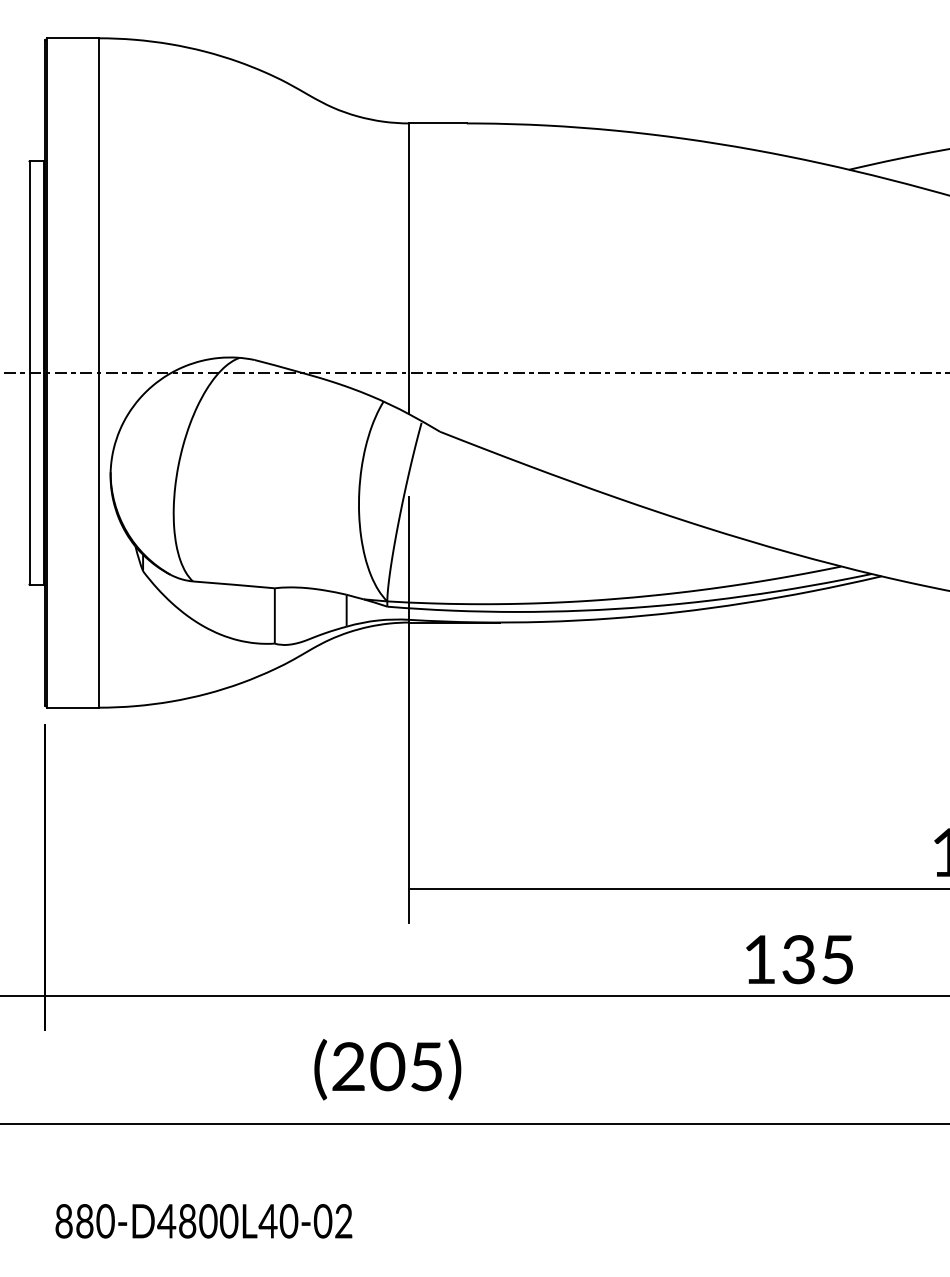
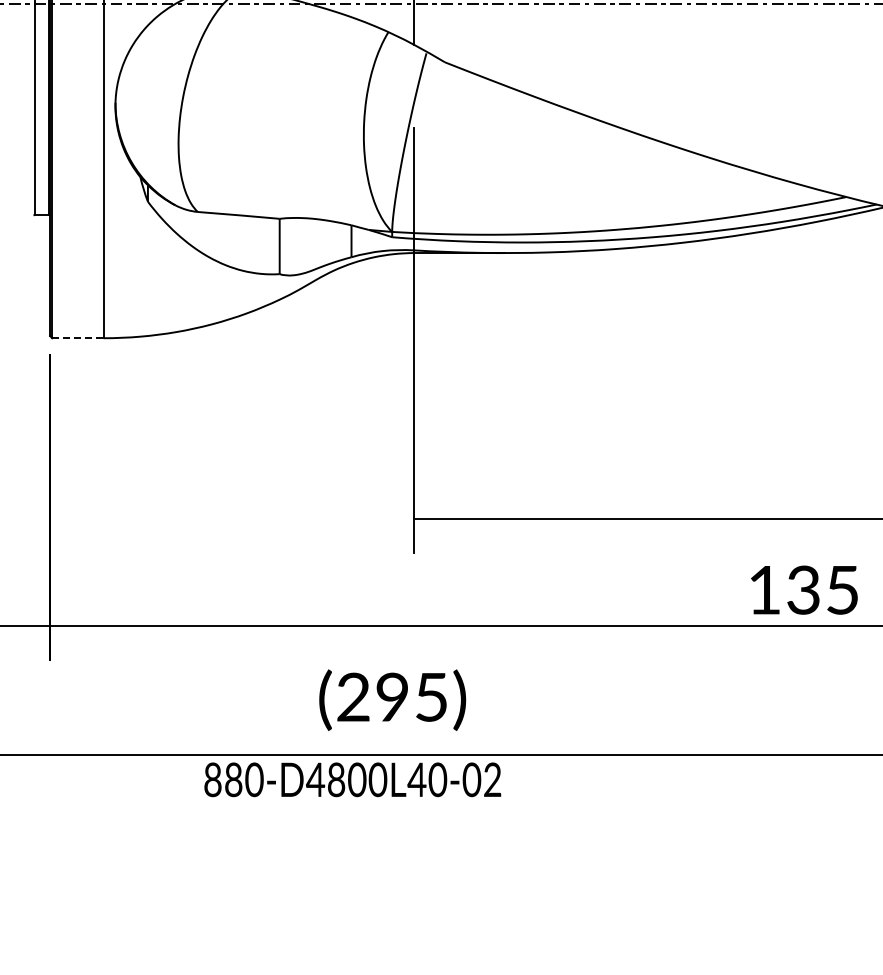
line: (73, 707) -> (78, 338), solid -> dashed
text: (387, 1067) -> (392, 698), (205) -> (295)
text: (203, 1221) -> (352, 780), moved

